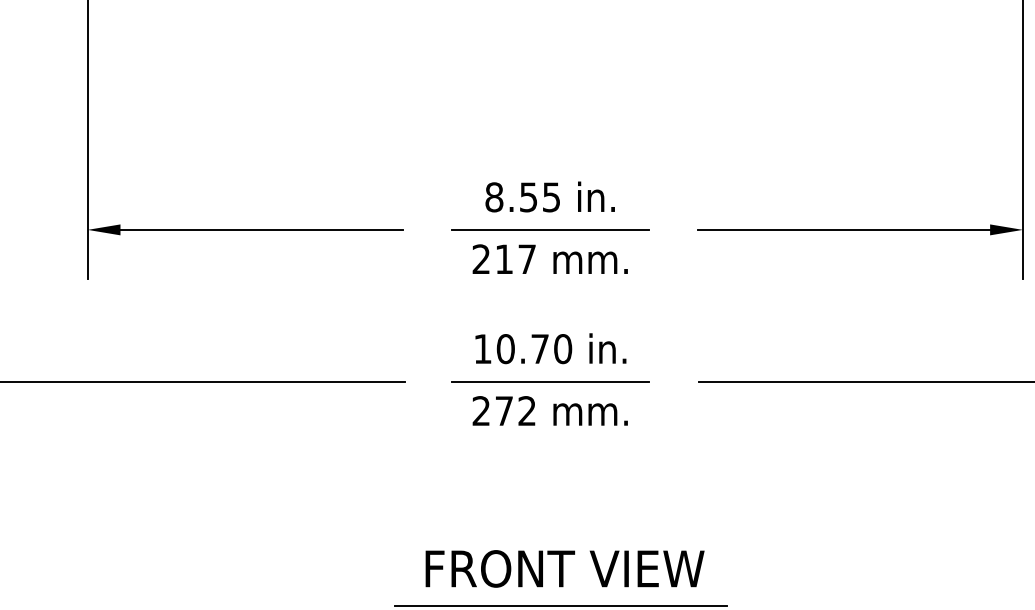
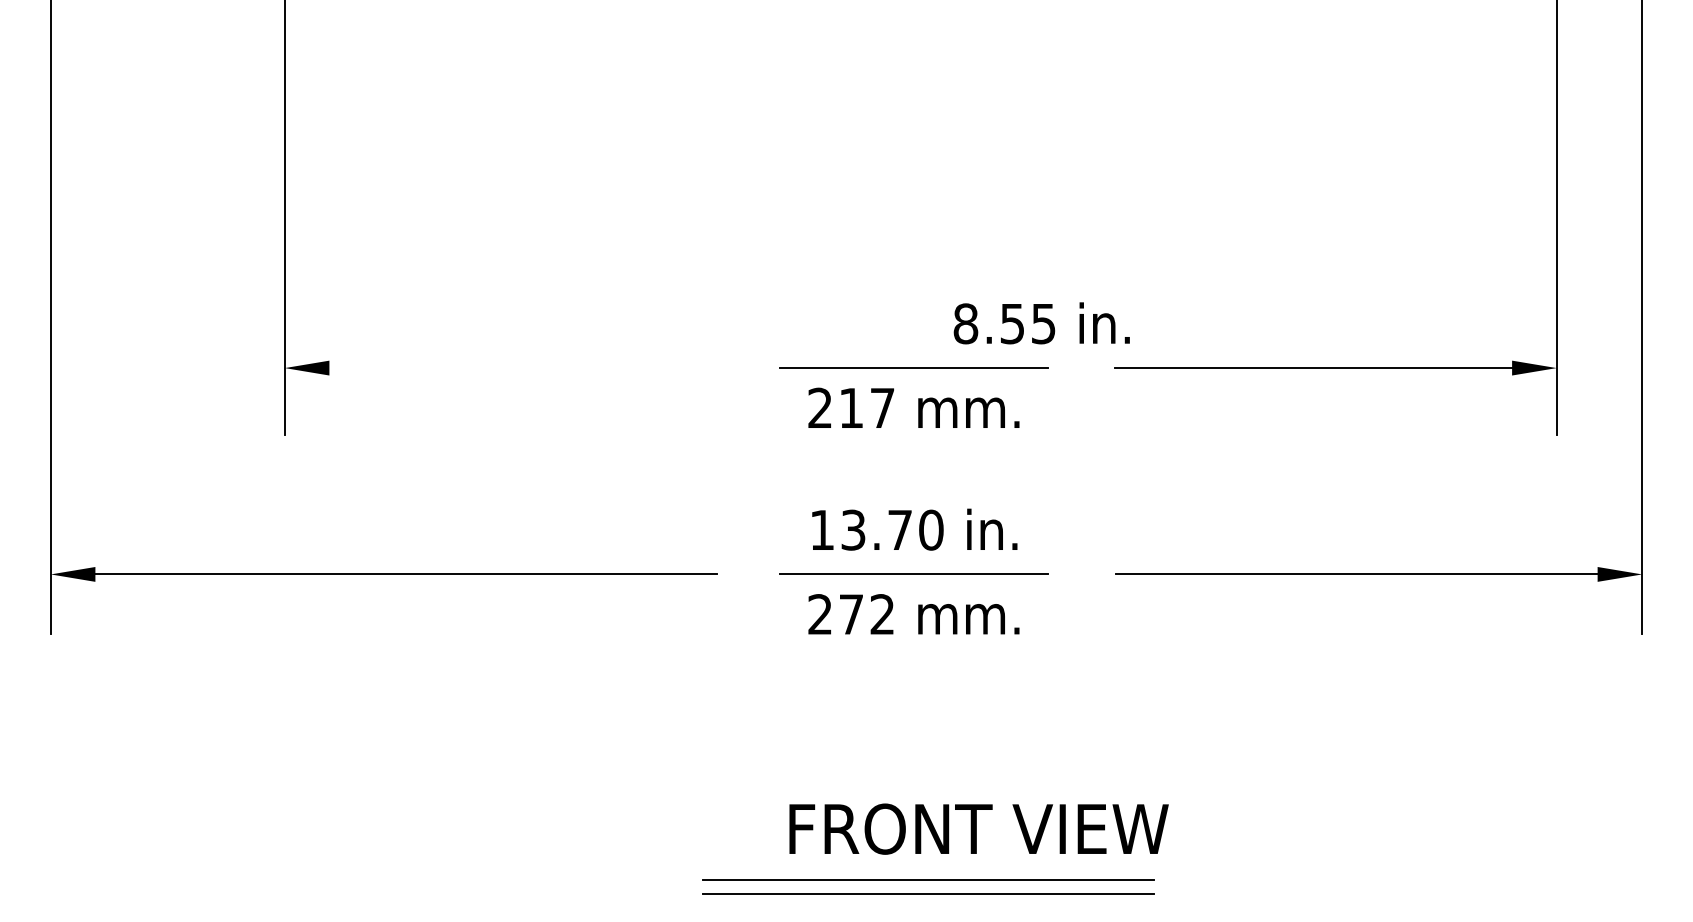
text: (549, 197) -> (1041, 323), moved
line: (261, 230) -> (521, 368), removed
text: (505, 348) -> (853, 529), 10.70 -> 13.70
text: (564, 568) -> (978, 828), moved

